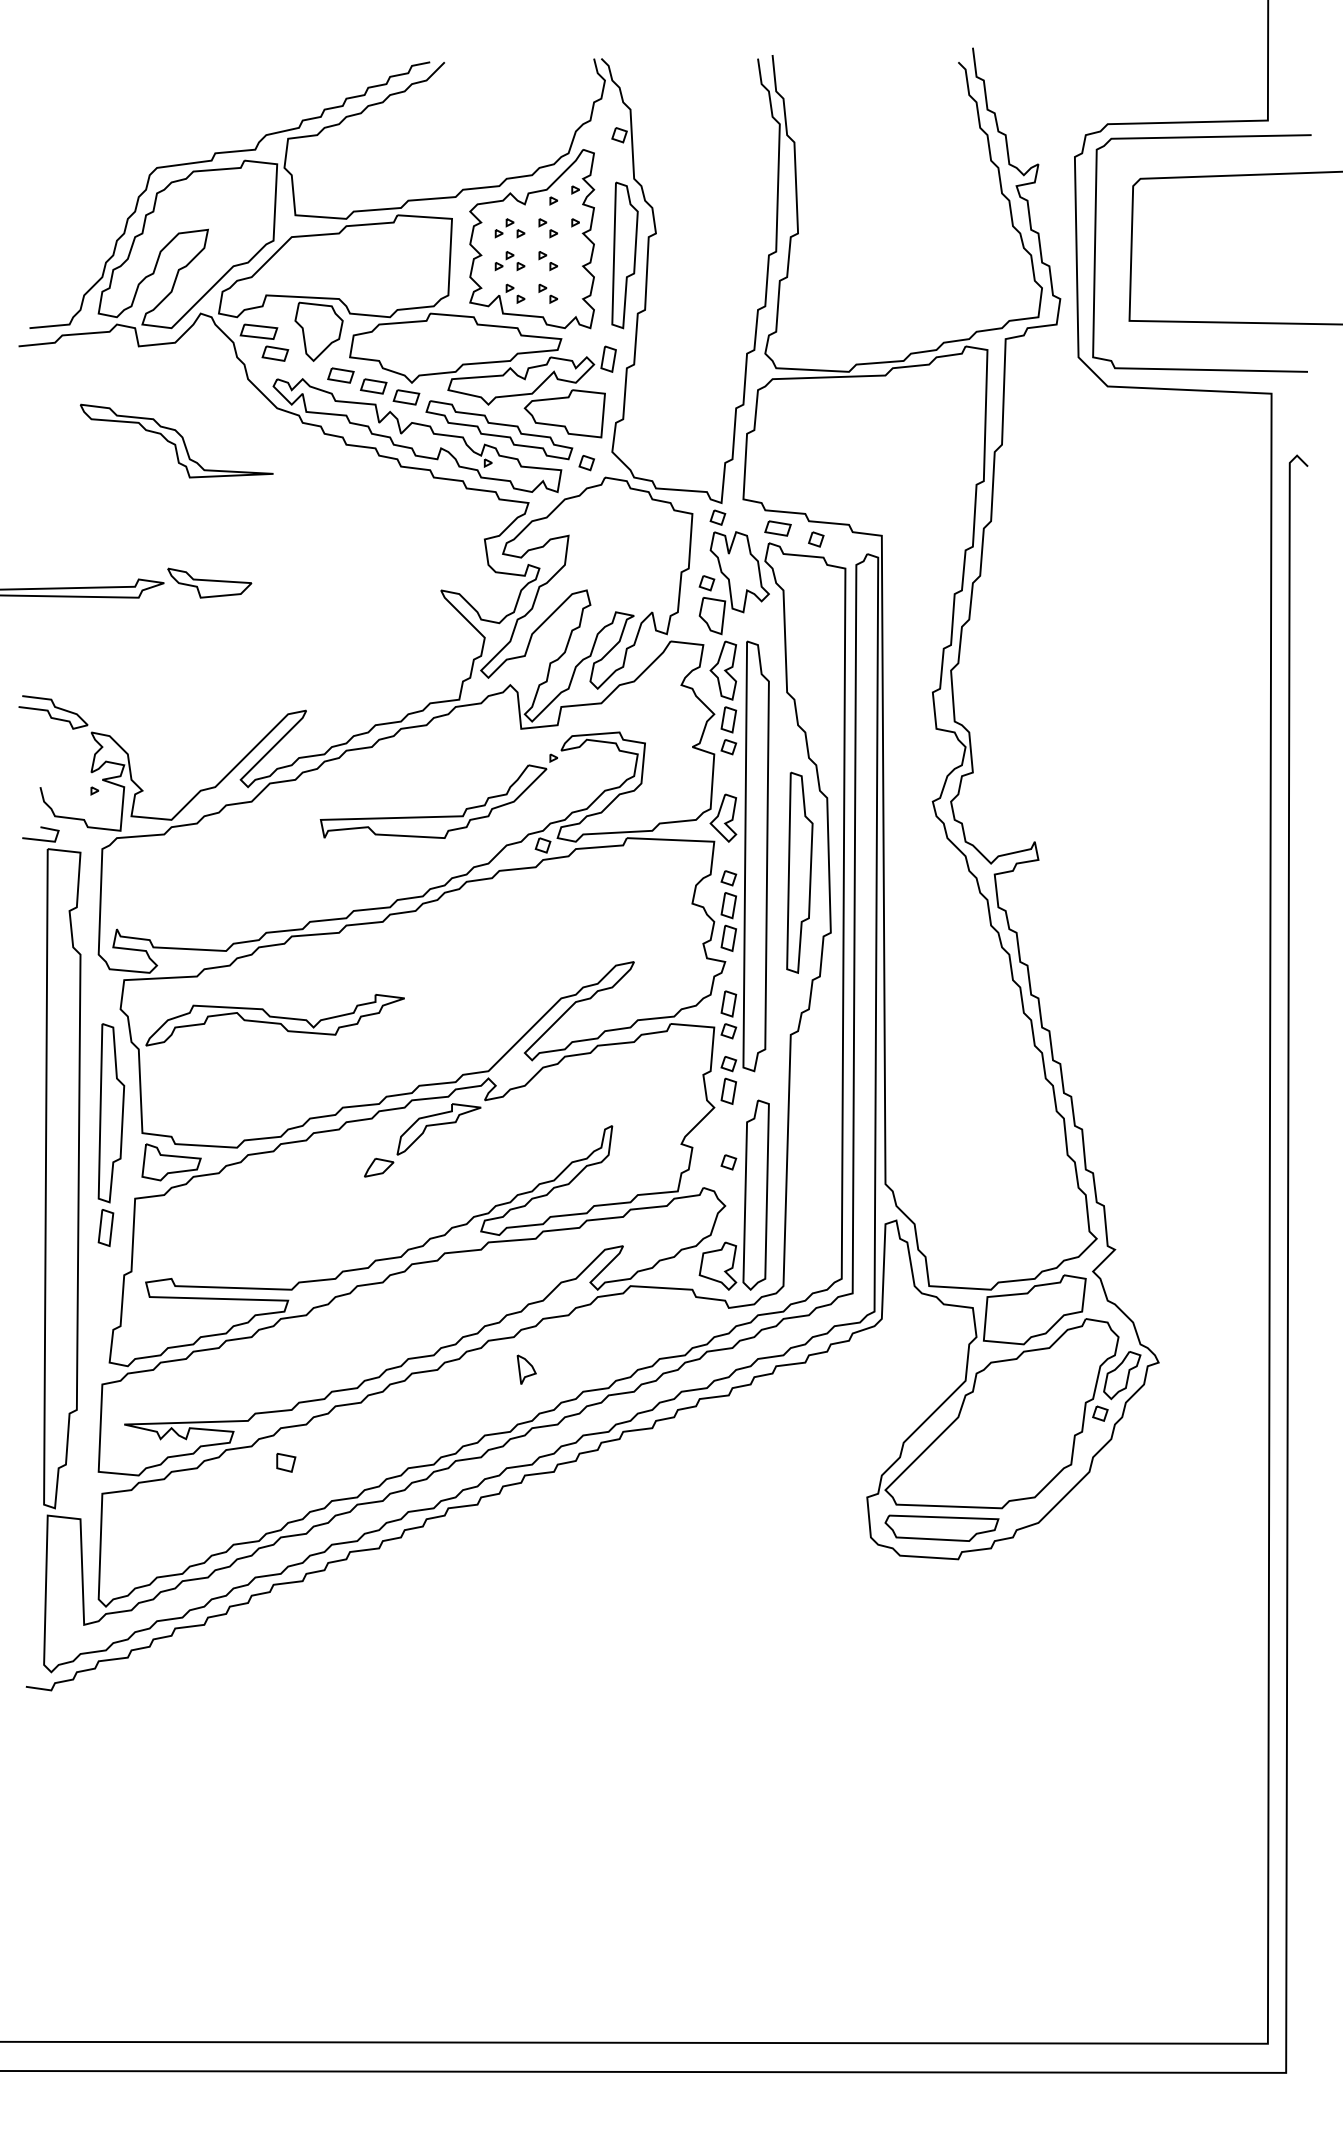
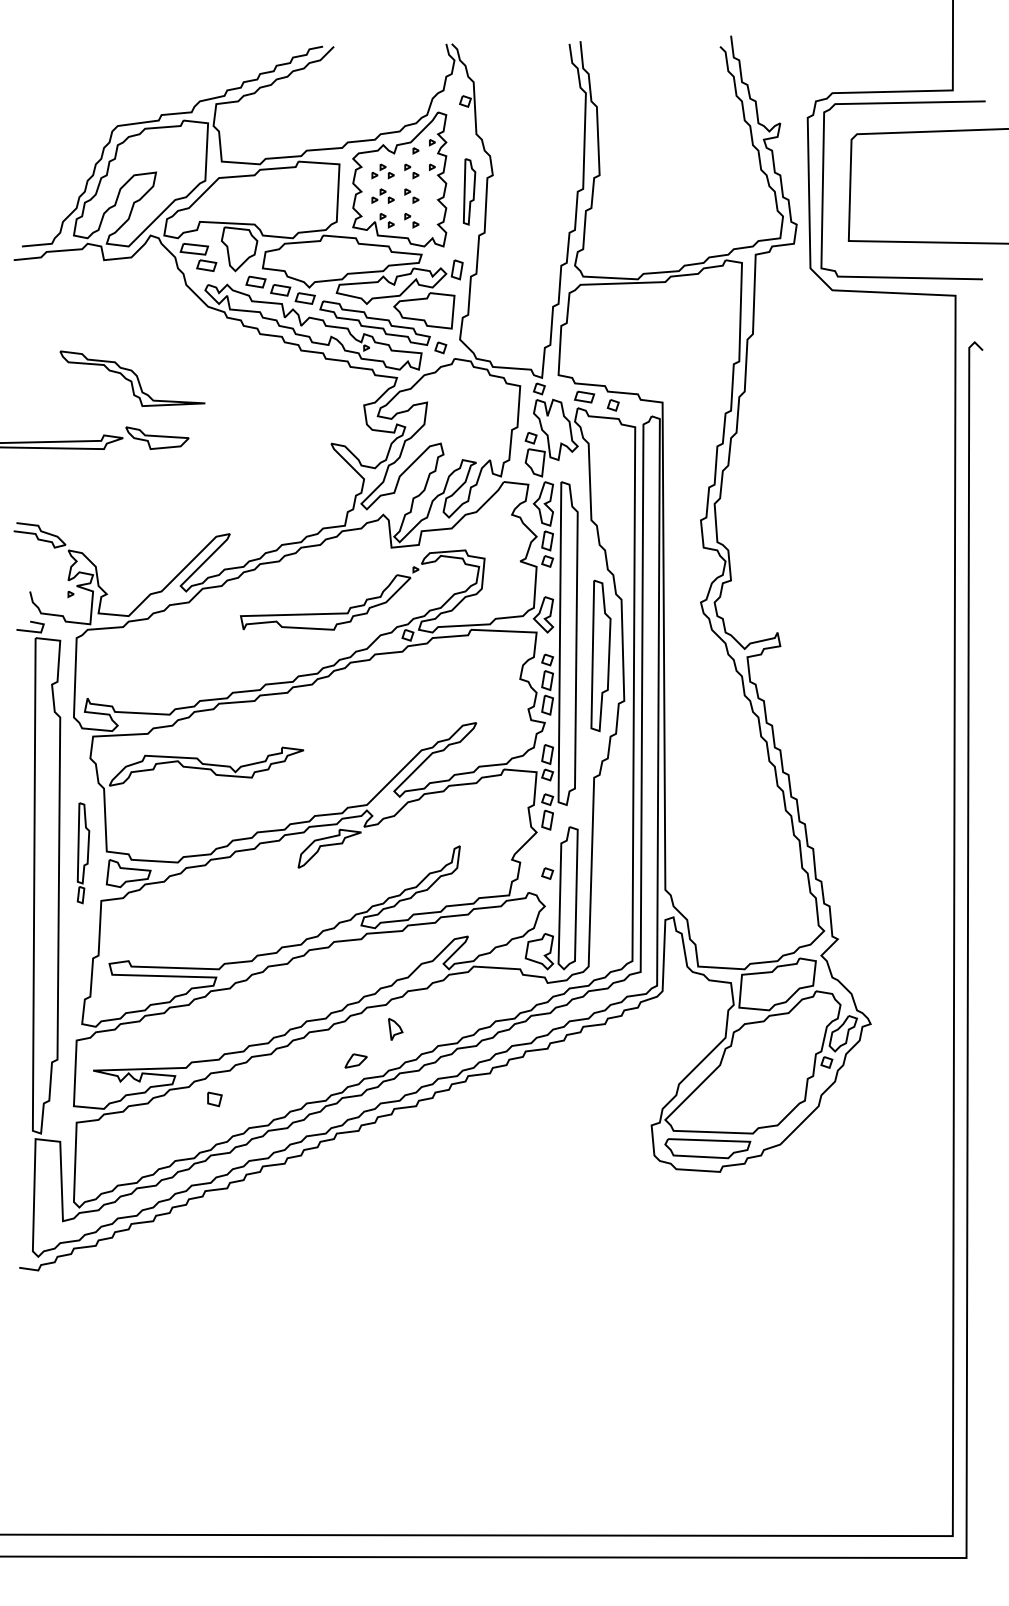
part: (624, 255) -> (469, 191), size x0.6
part: (176, 440) -> (132, 378), moved
part: (111, 1135) -> (83, 853), size x0.6
part: (379, 1167) -> (356, 1060), moved

